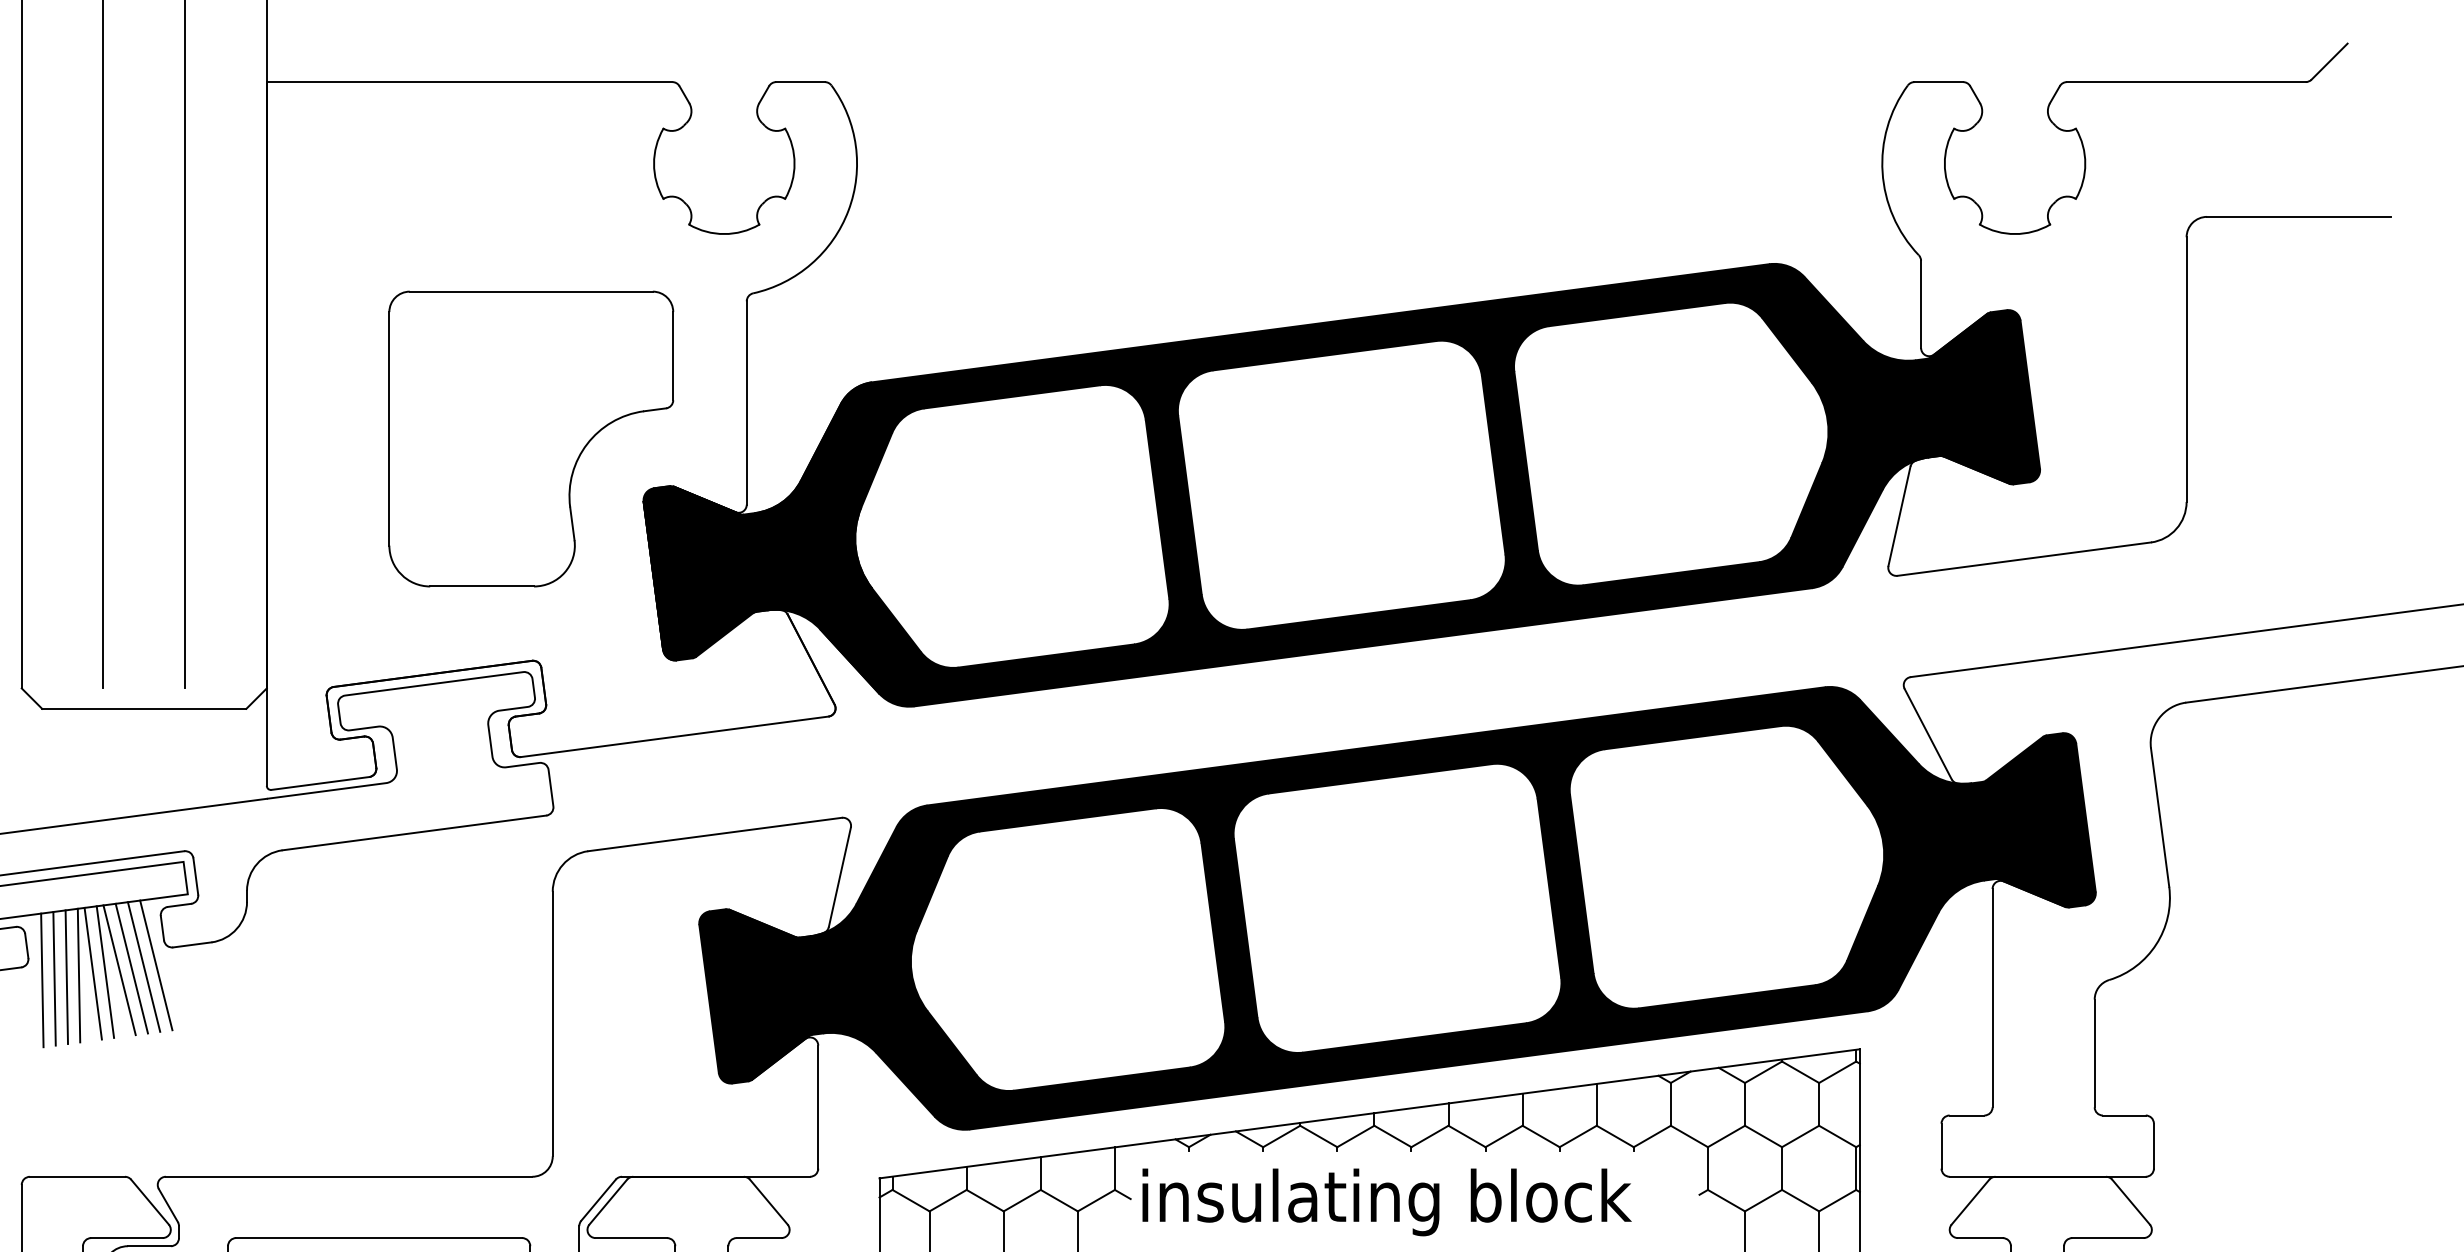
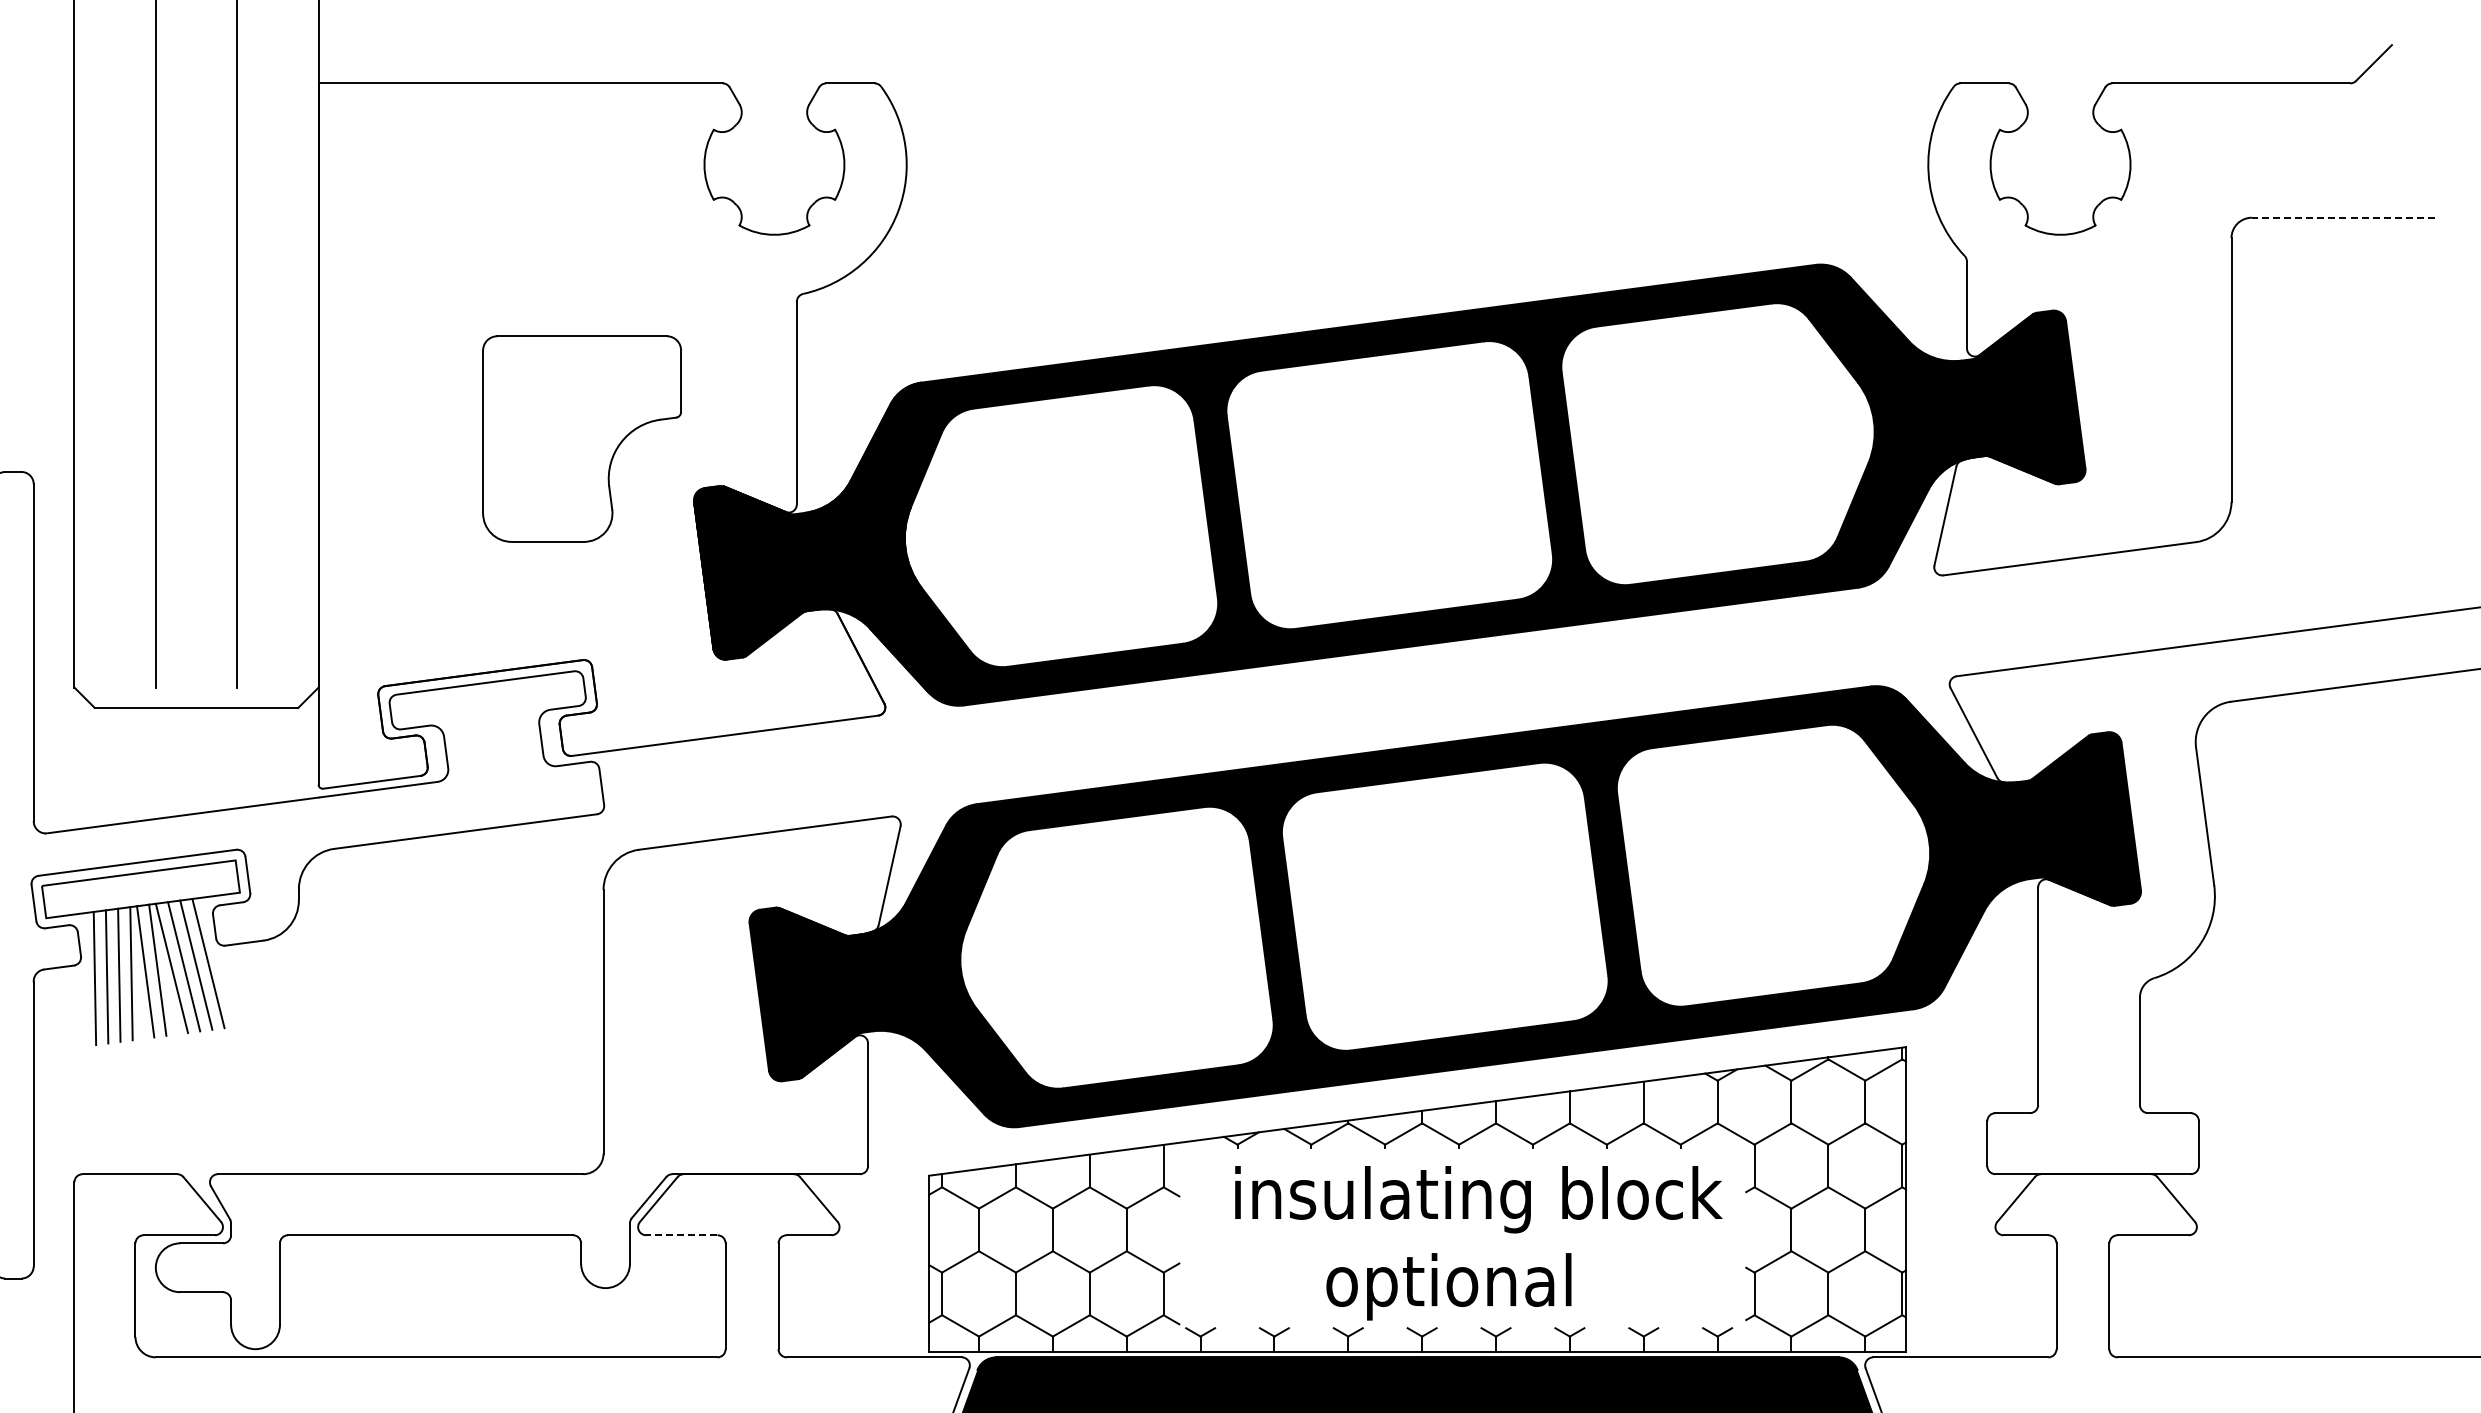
line: (2298, 216) -> (2343, 217), solid -> dashed
part: (530, 438) -> (581, 438), size x0.7
text: (1386, 1202) -> (1478, 1199), moved
line: (631, 1238) -> (681, 1235), solid -> dashed

